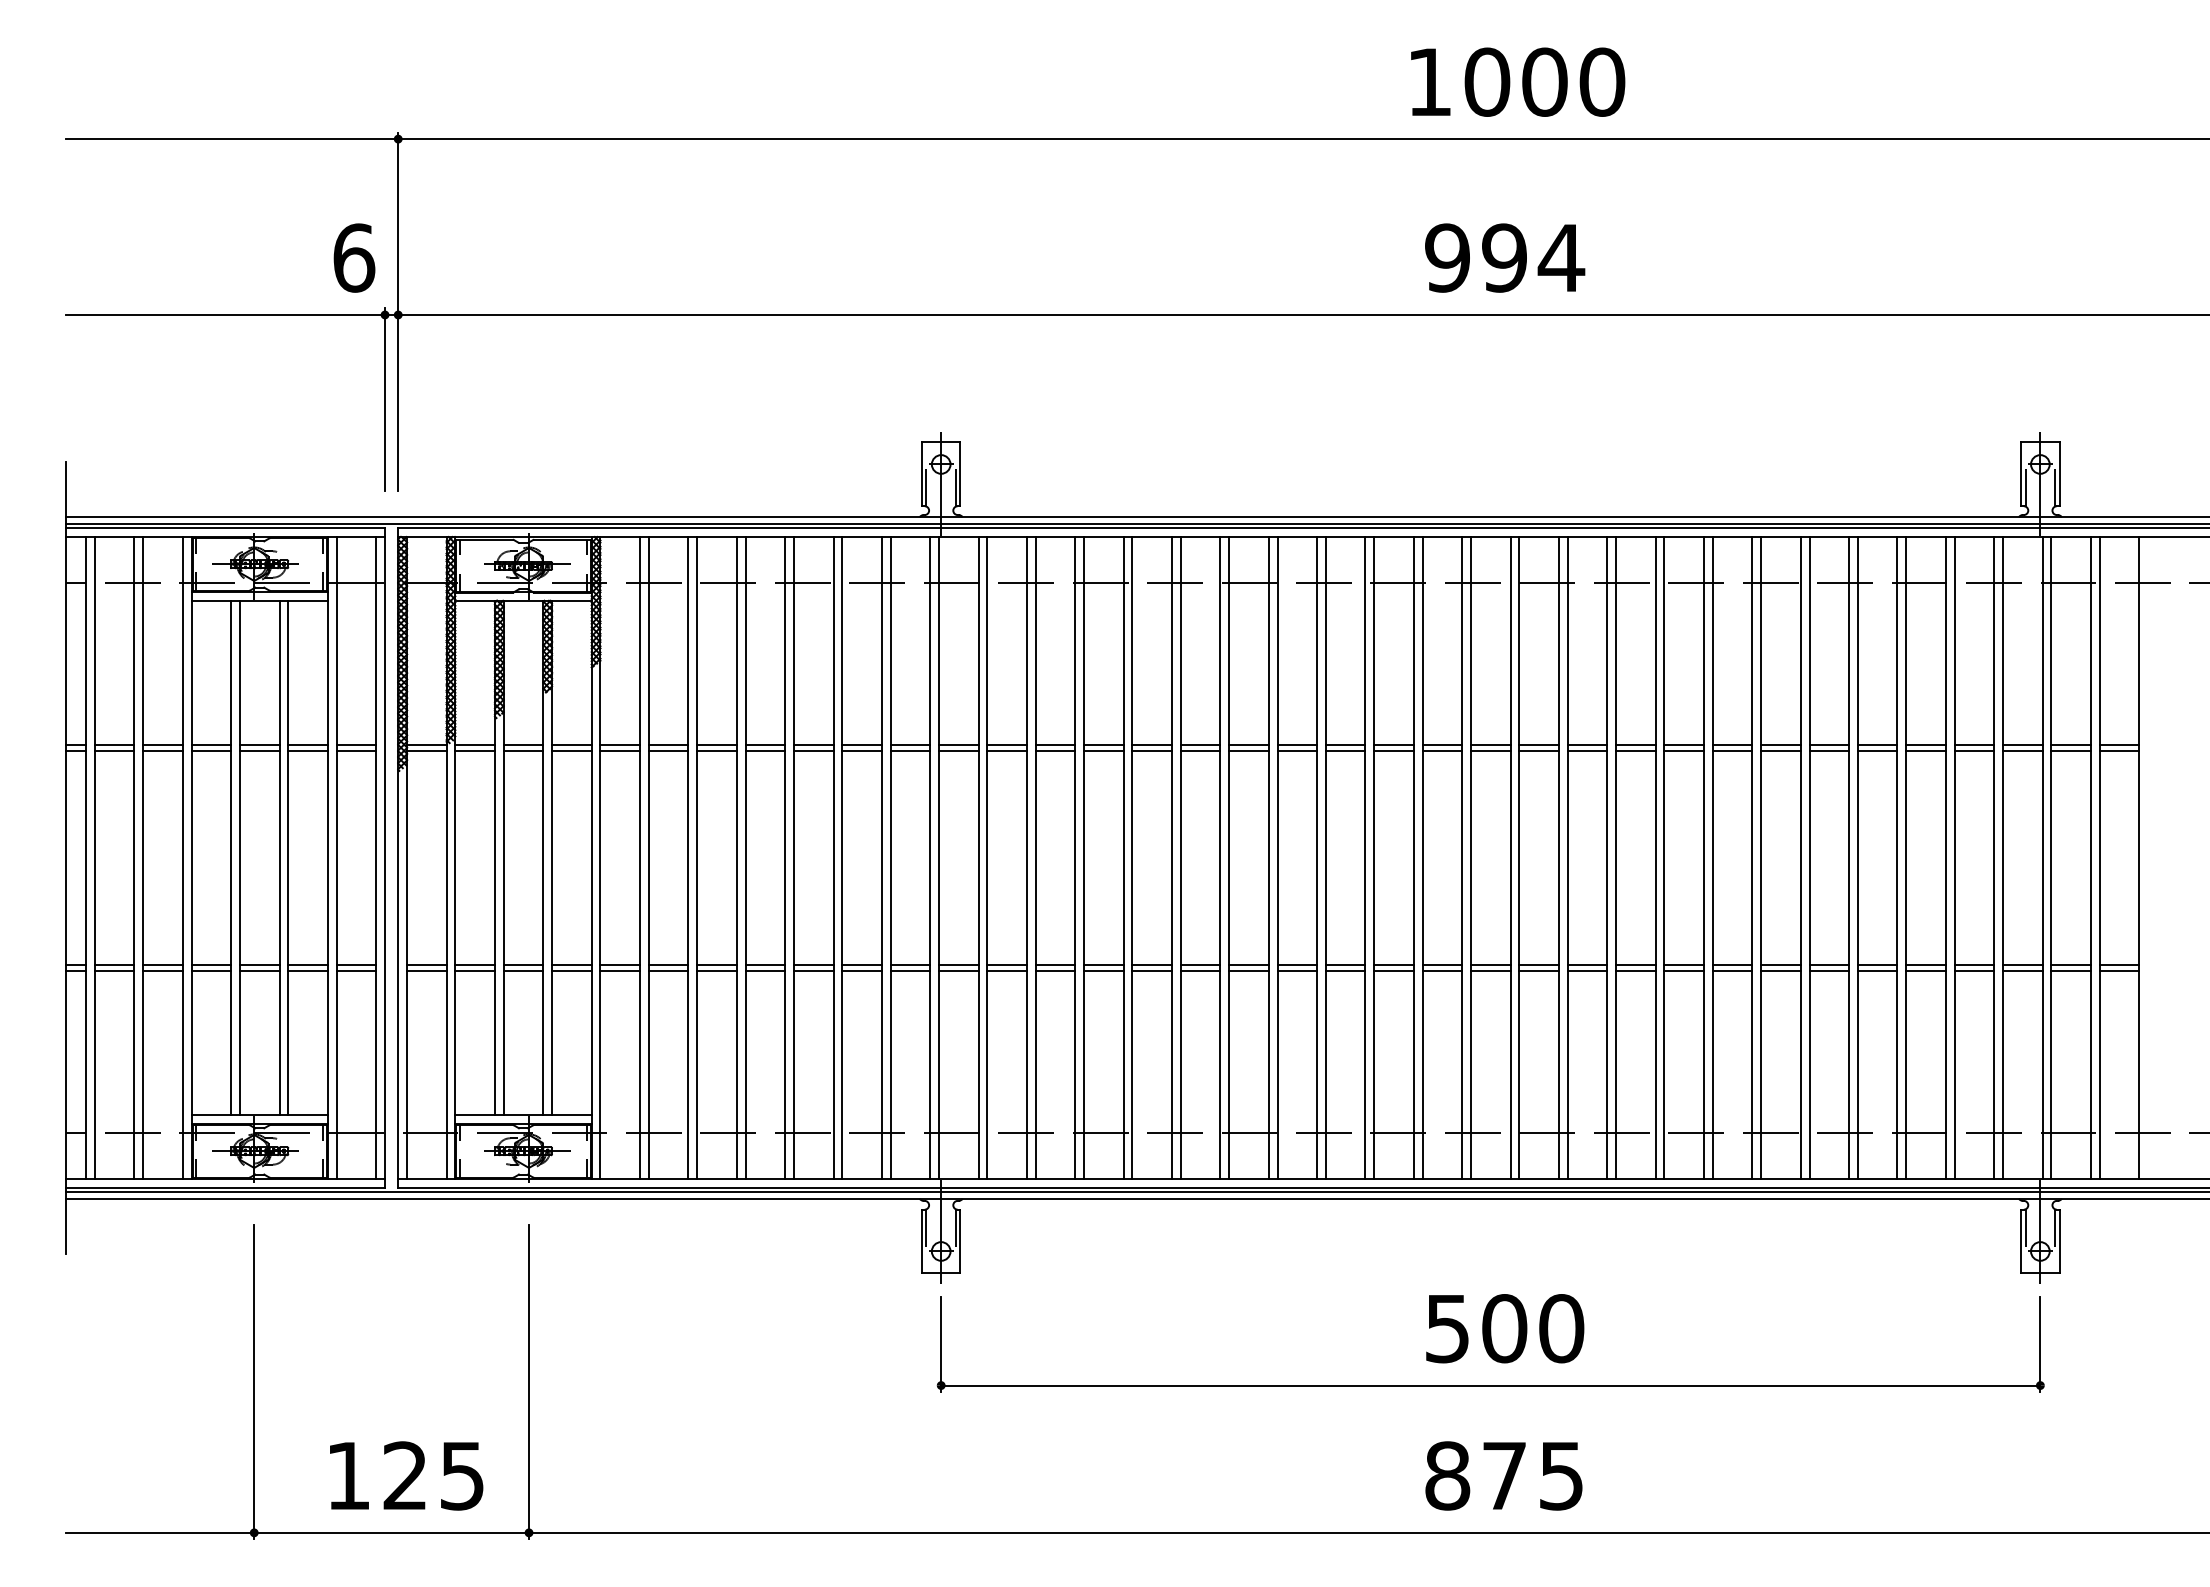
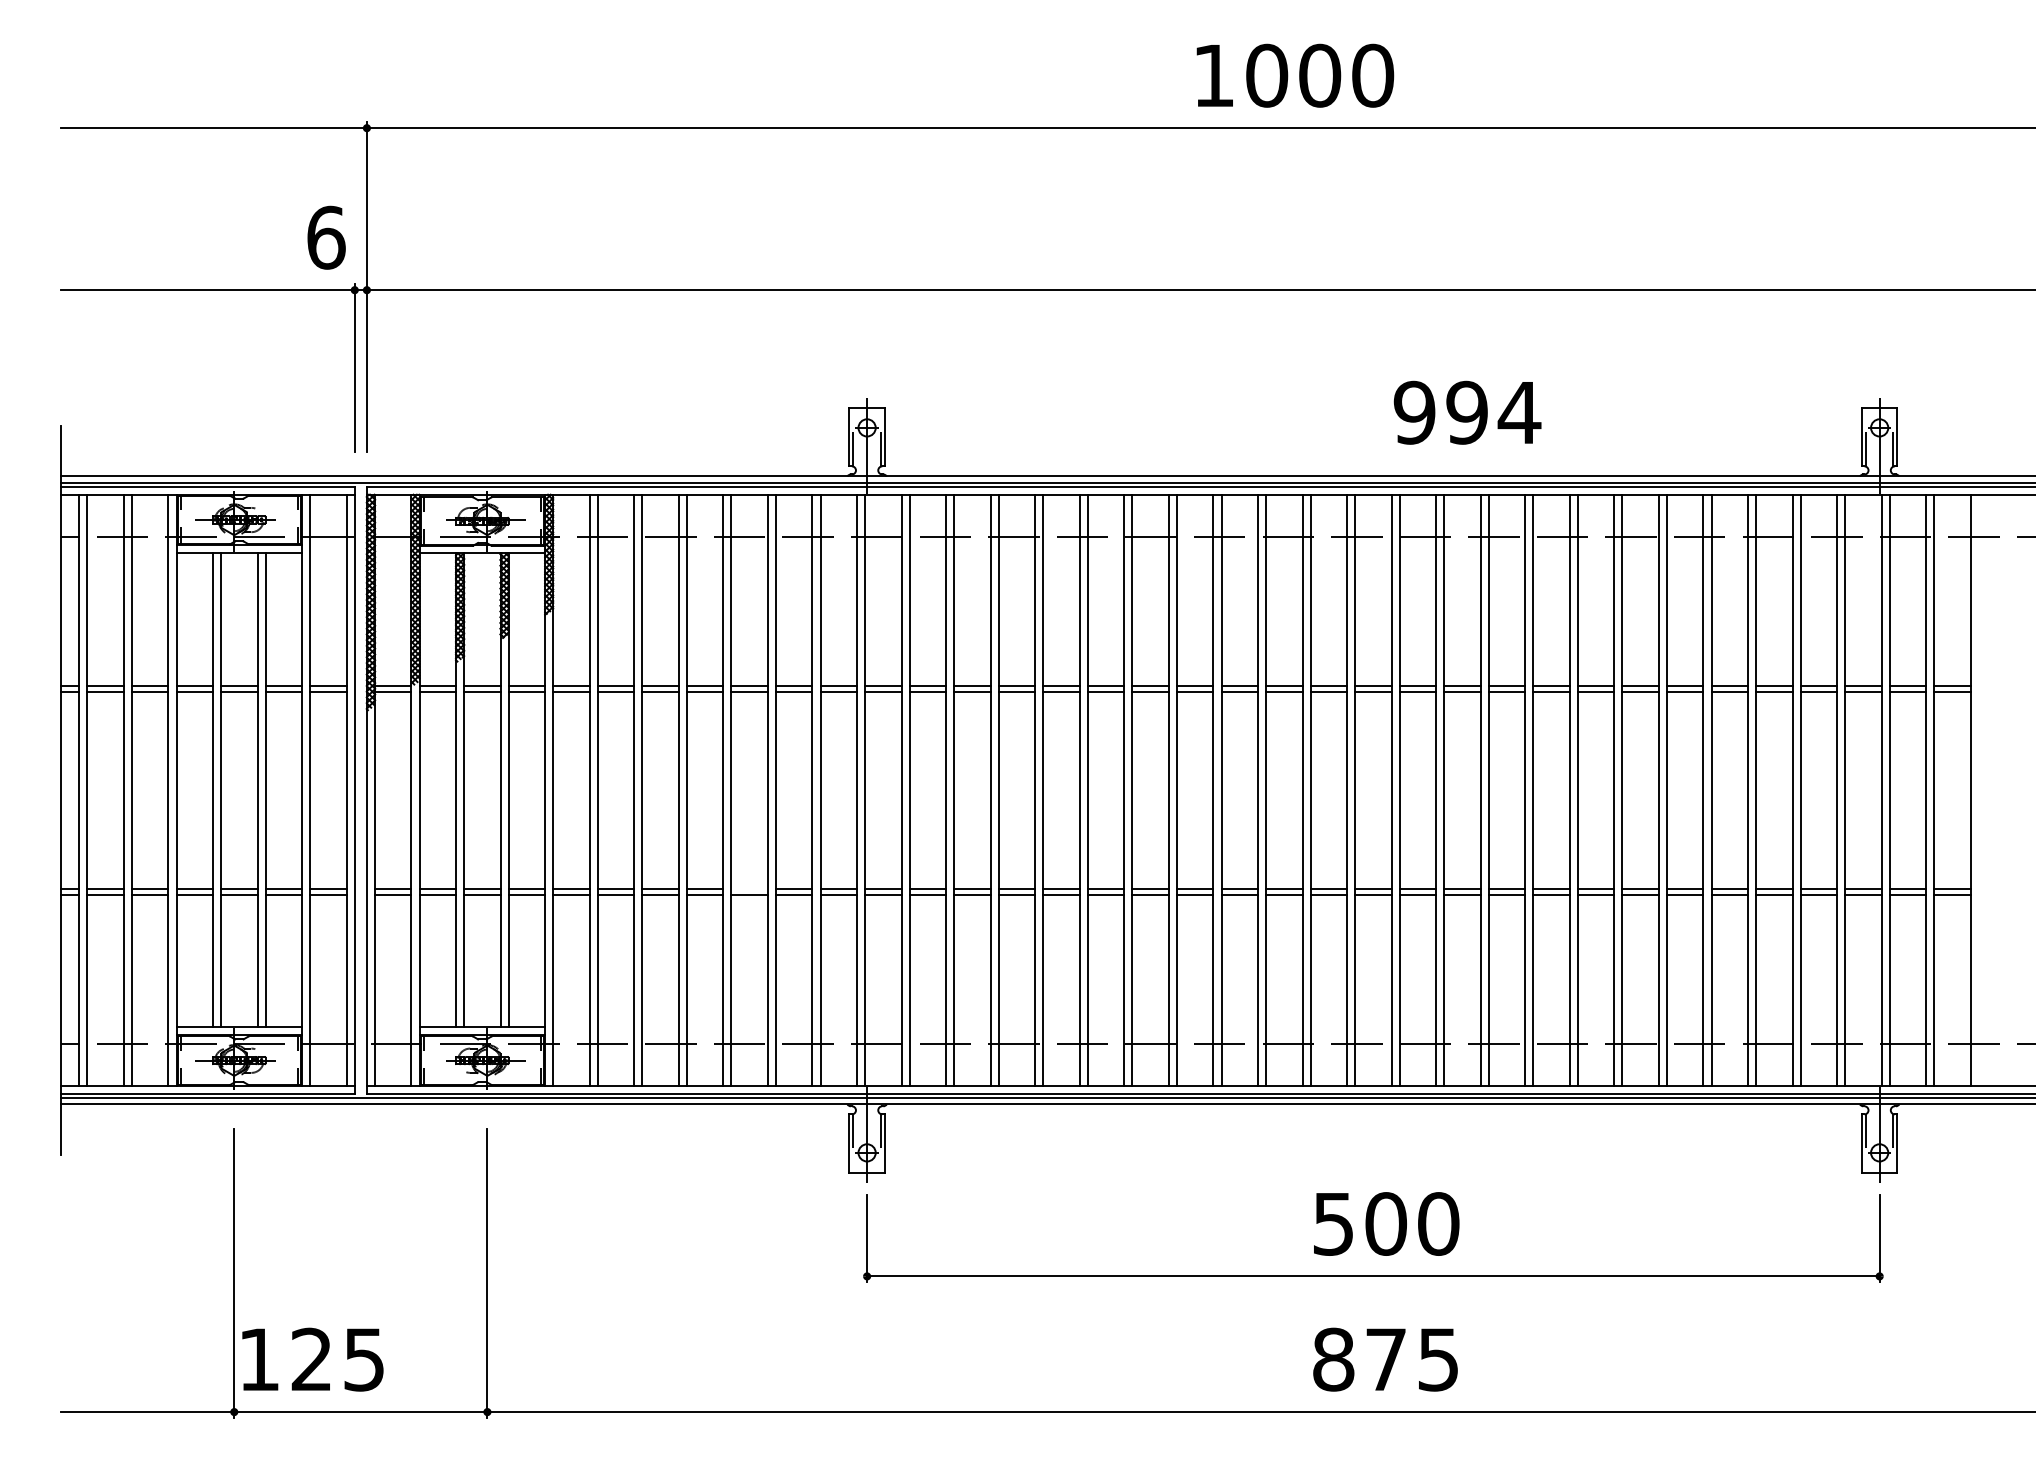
text: (1518, 81) -> (1295, 75), moved
text: (1505, 257) -> (1468, 412), moved
line: (813, 964) -> (749, 888), removed
text: (406, 1475) -> (312, 1359), moved

